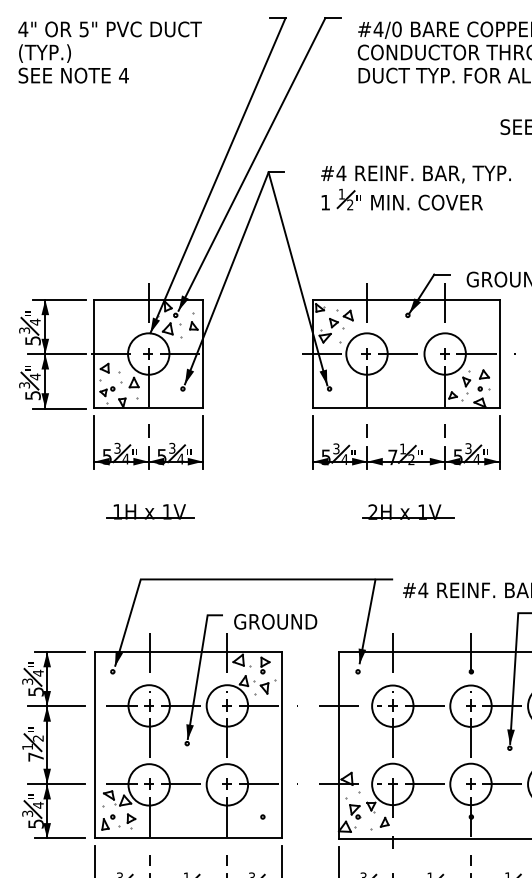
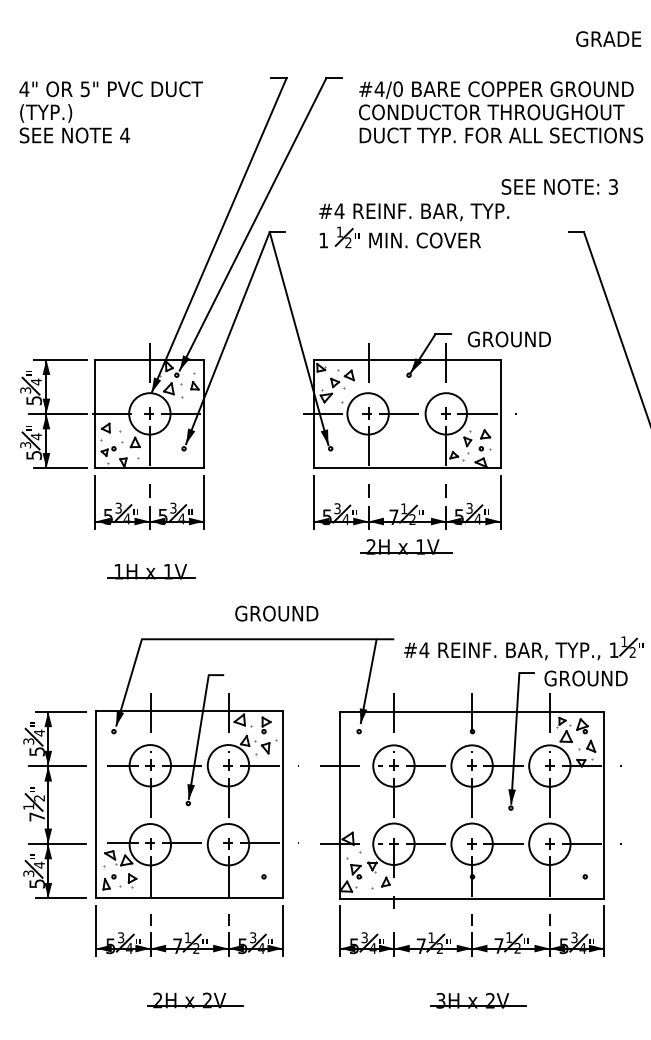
part: (413, 180) -> (411, 218), moved
part: (408, 511) -> (406, 546), moved
text: (275, 621) -> (276, 613), moved

